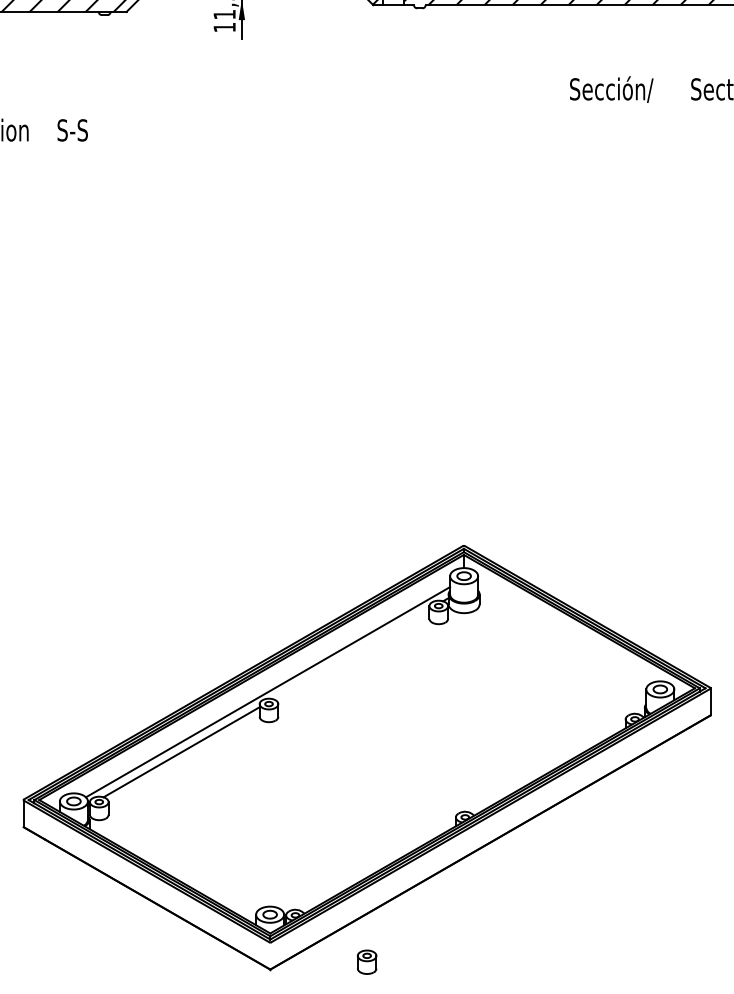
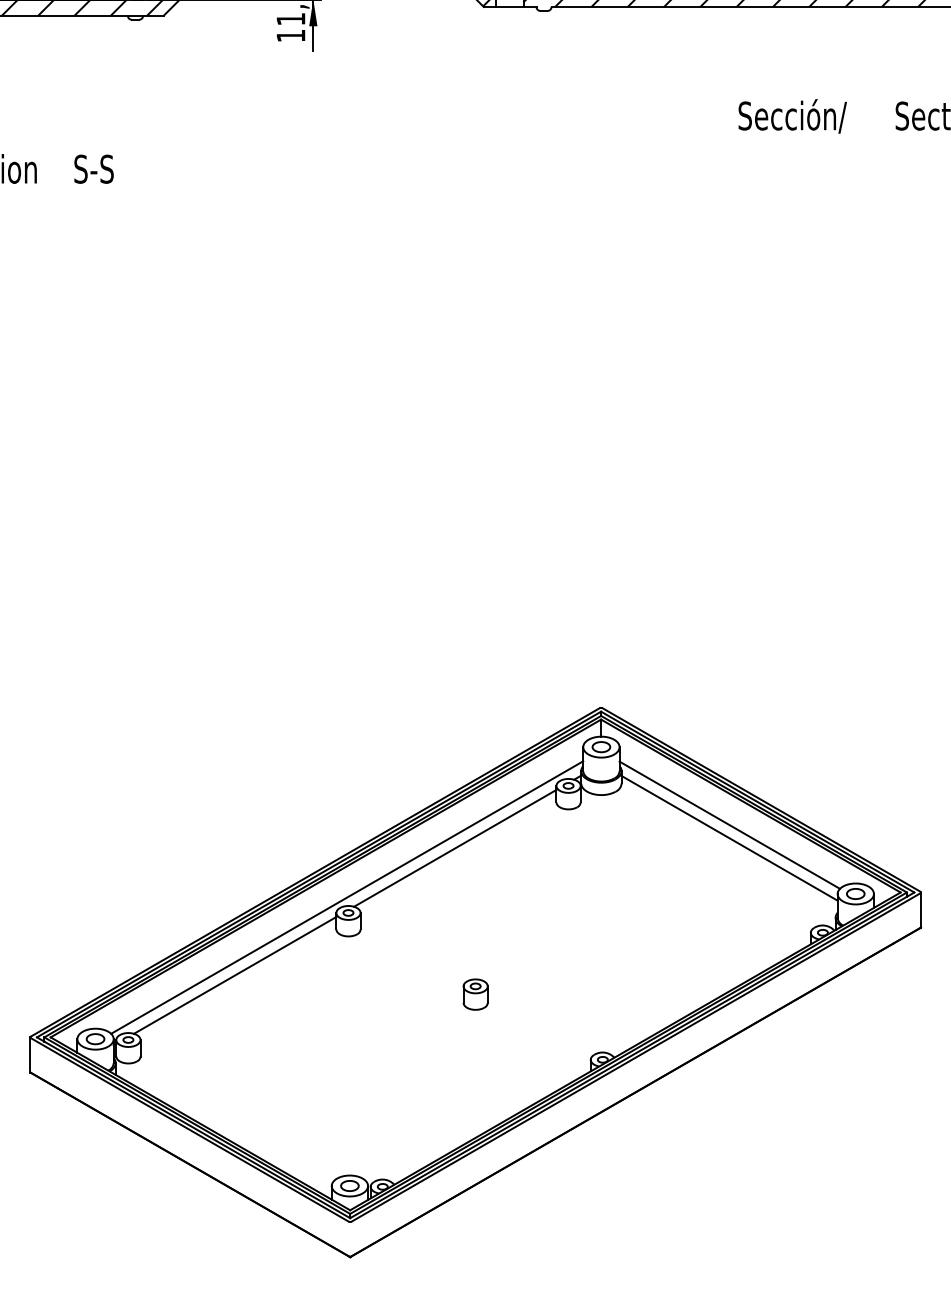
line: (562, 635) -> (729, 824), added
line: (562, 645) -> (729, 837), added
line: (351, 653) -> (455, 847), added
part: (367, 962) -> (475, 994), moved

